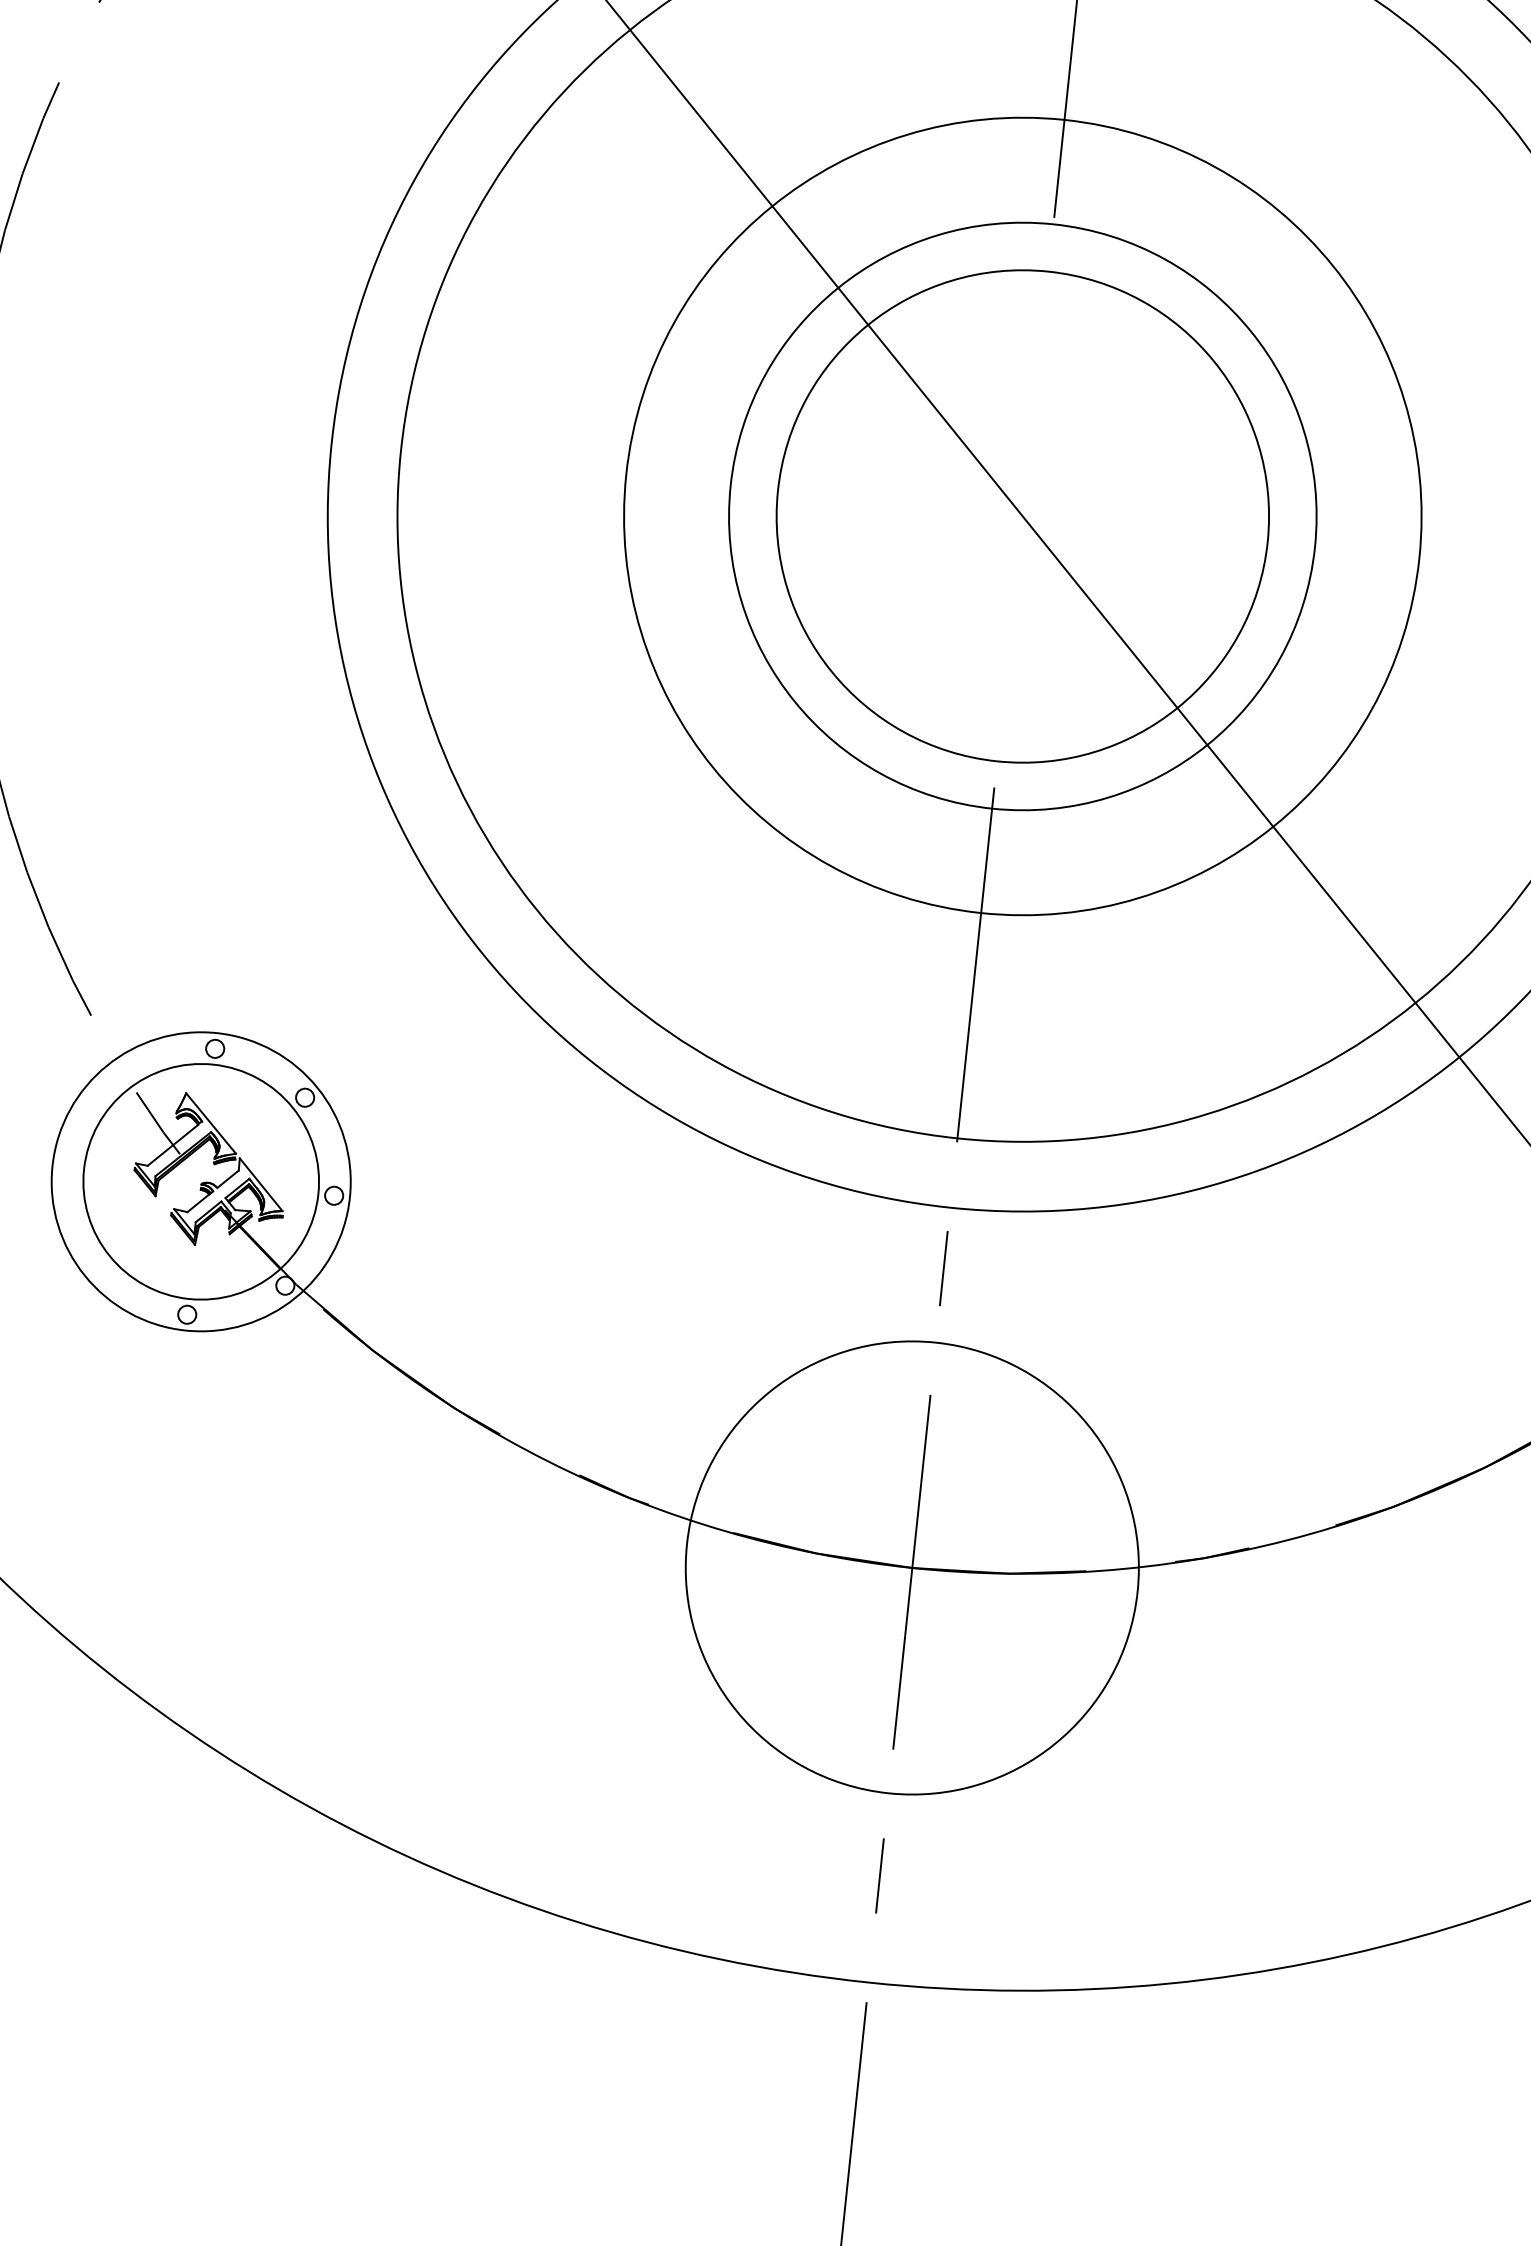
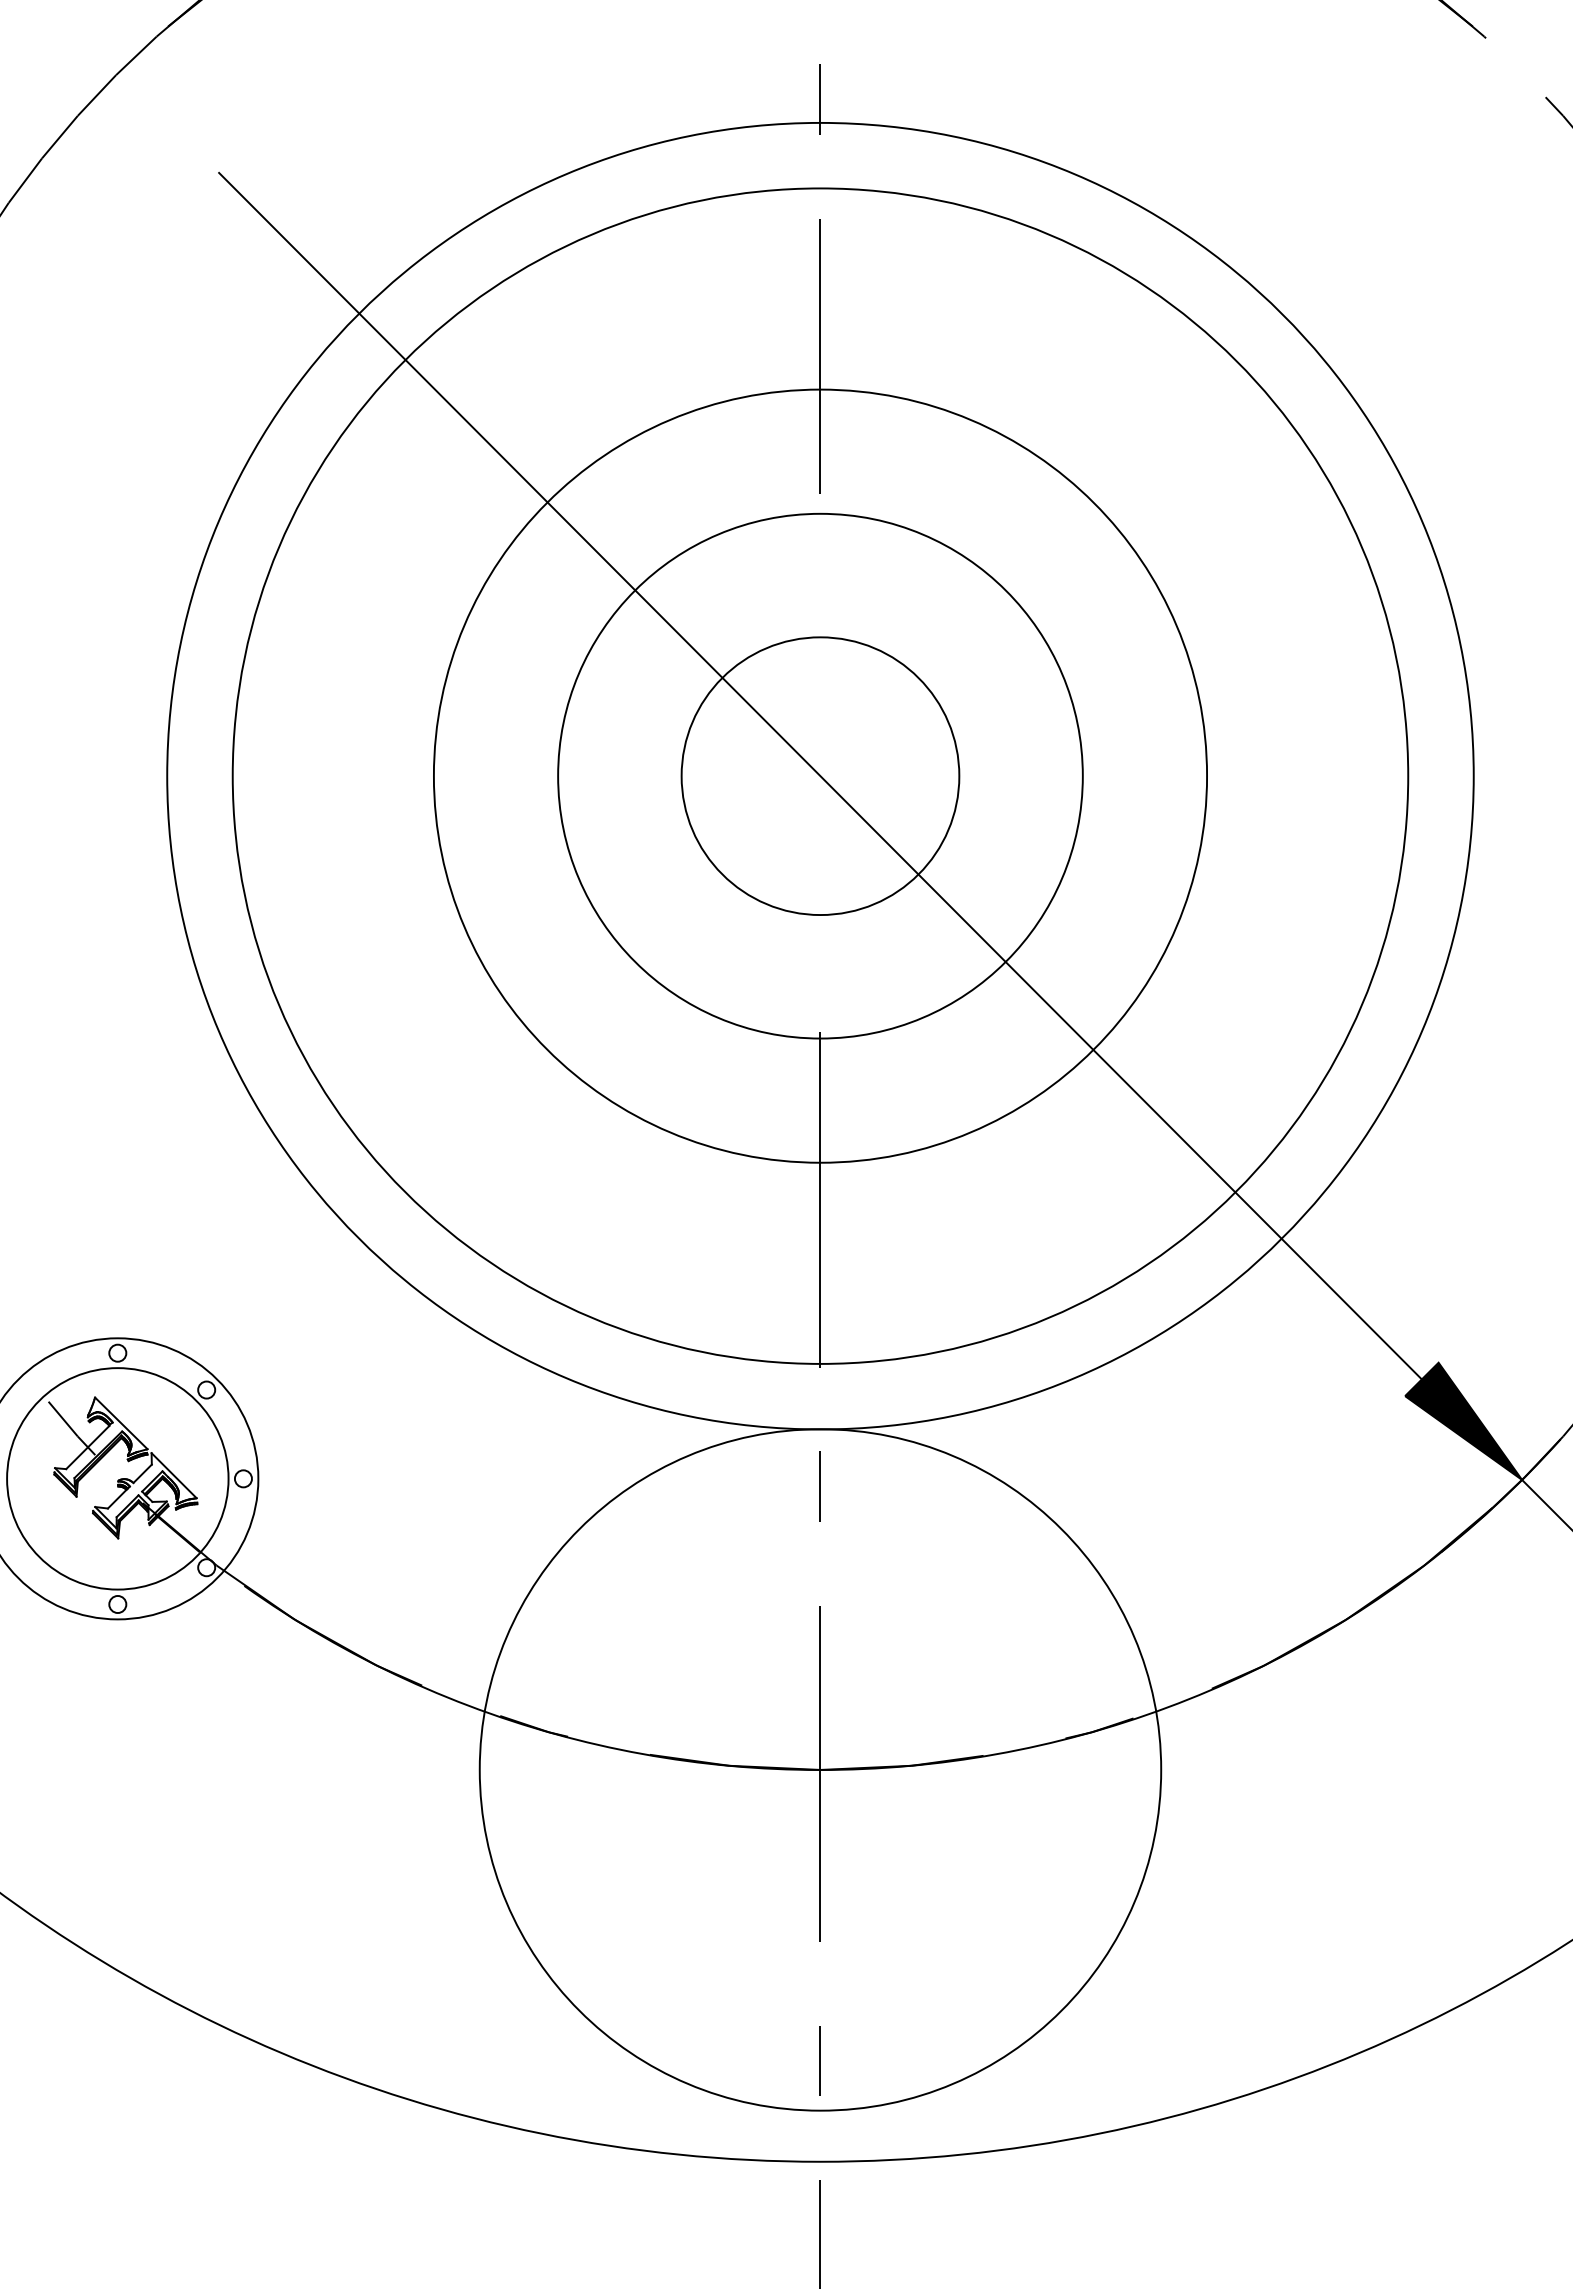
circle: (1022, 515) -> (820, 775), size x0.6
circle: (1022, 515) -> (820, 775), size x0.7
circle: (1022, 516) -> (820, 776), size x1.4
circle: (912, 1567) -> (820, 1769), size x1.6

